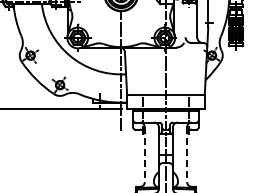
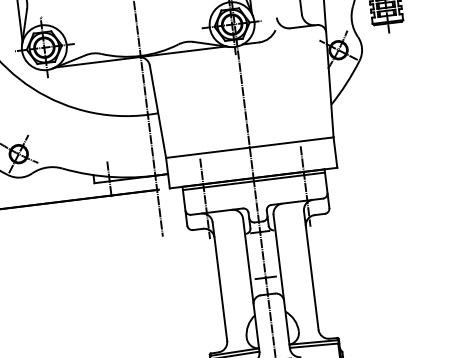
line: (144, 155) -> (219, 283), dashed -> solid
line: (187, 155) -> (312, 272), dashed -> solid

